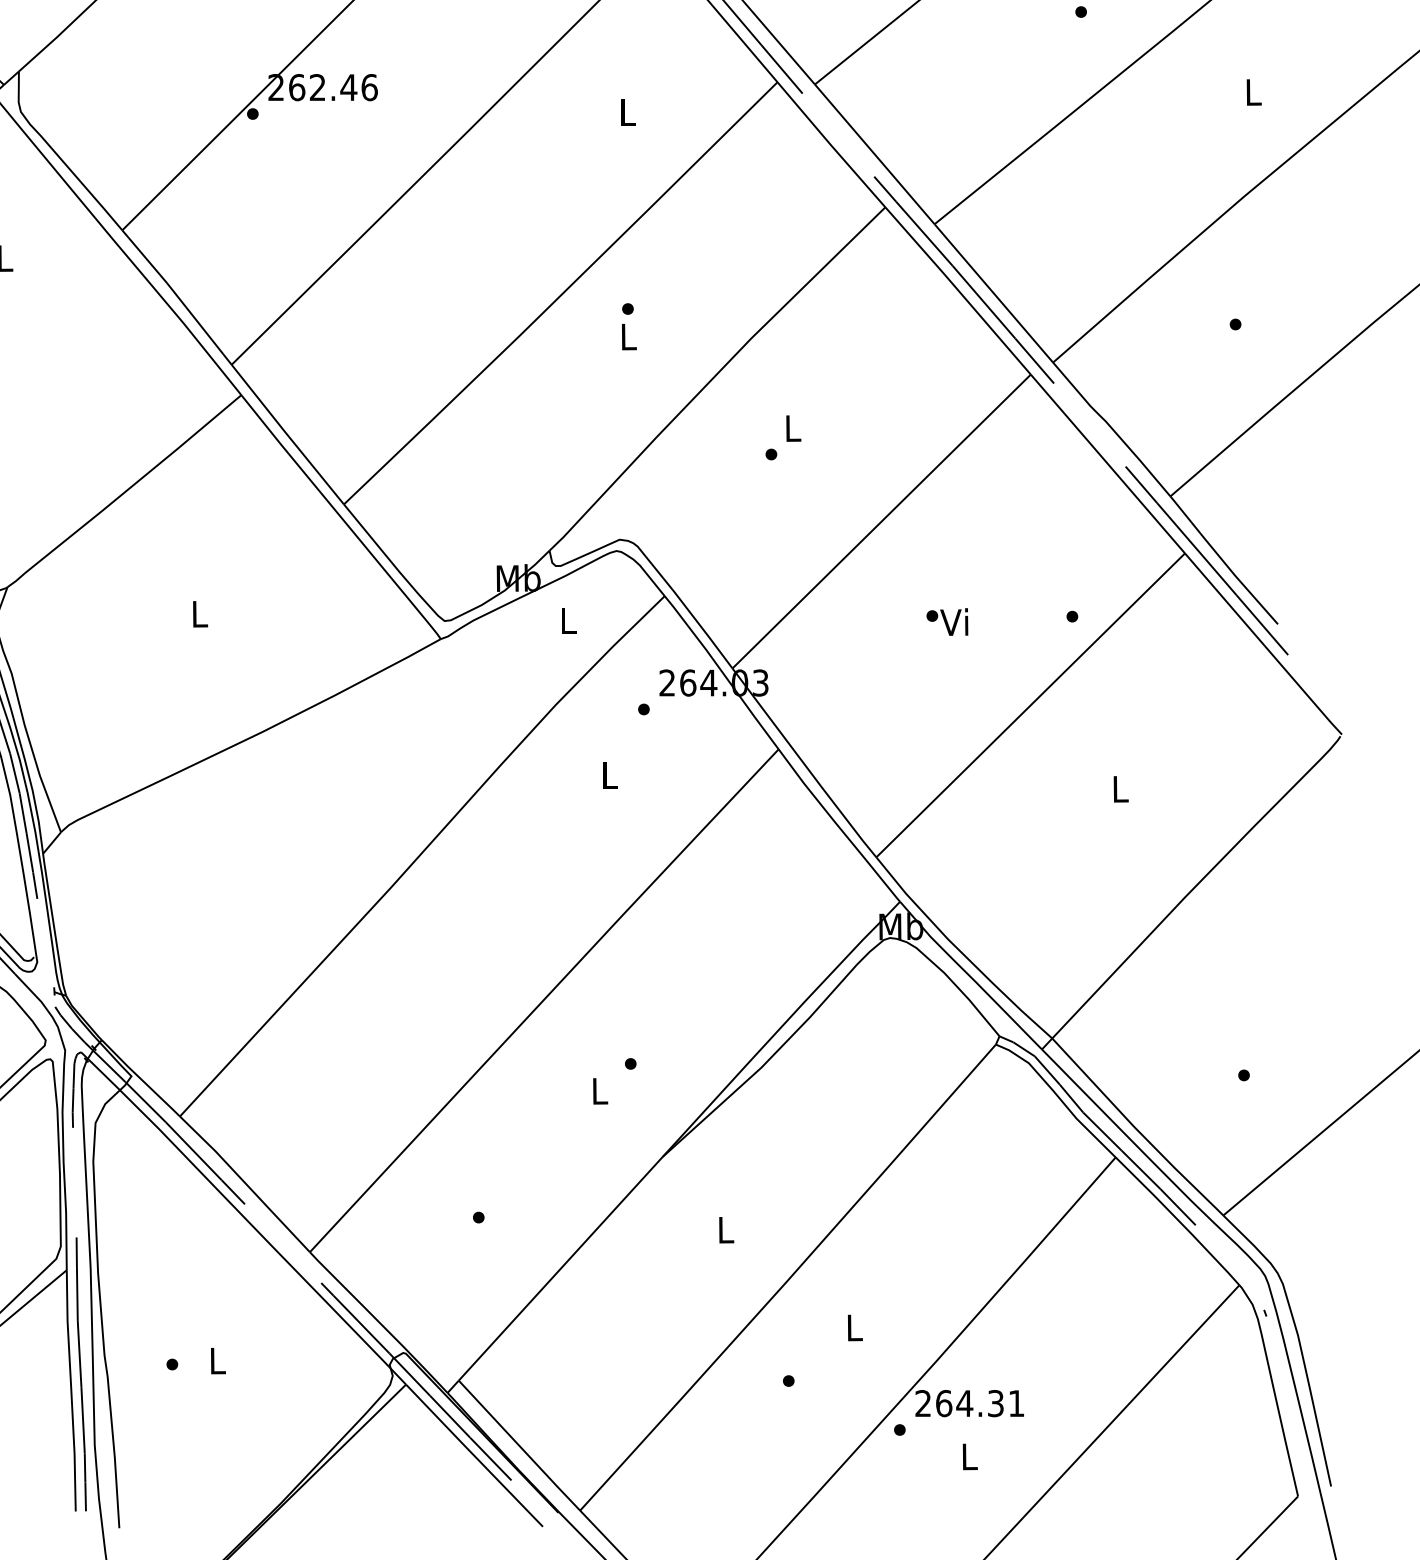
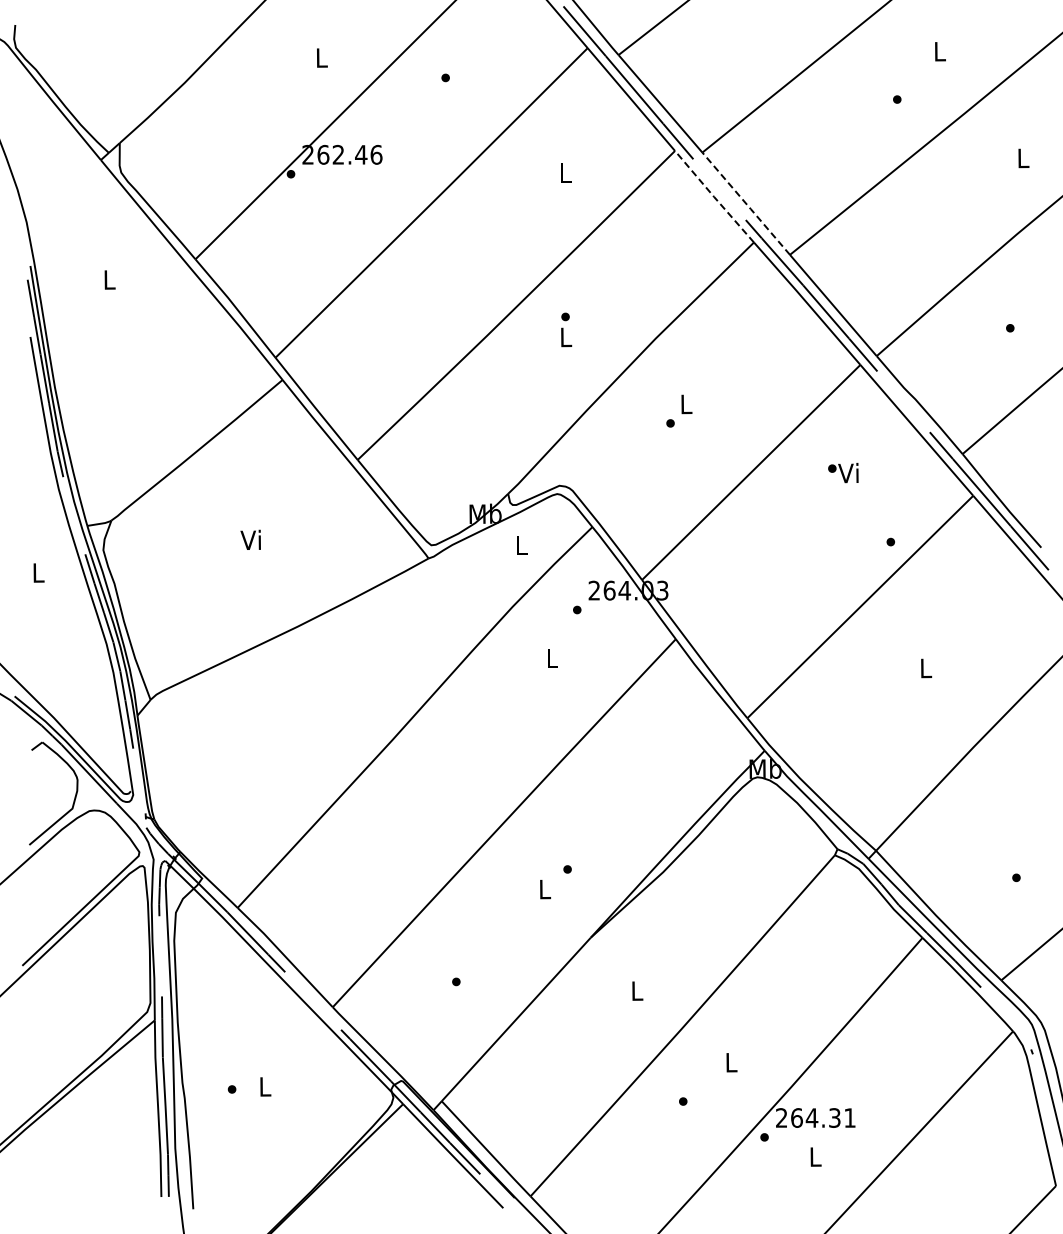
line: (831, 144) -> (714, 196), solid -> dashed
line: (875, 154) -> (746, 203), solid -> dashed
text: (197, 613) -> (250, 539), L -> Vi
text: (947, 622) -> (843, 473), moved

